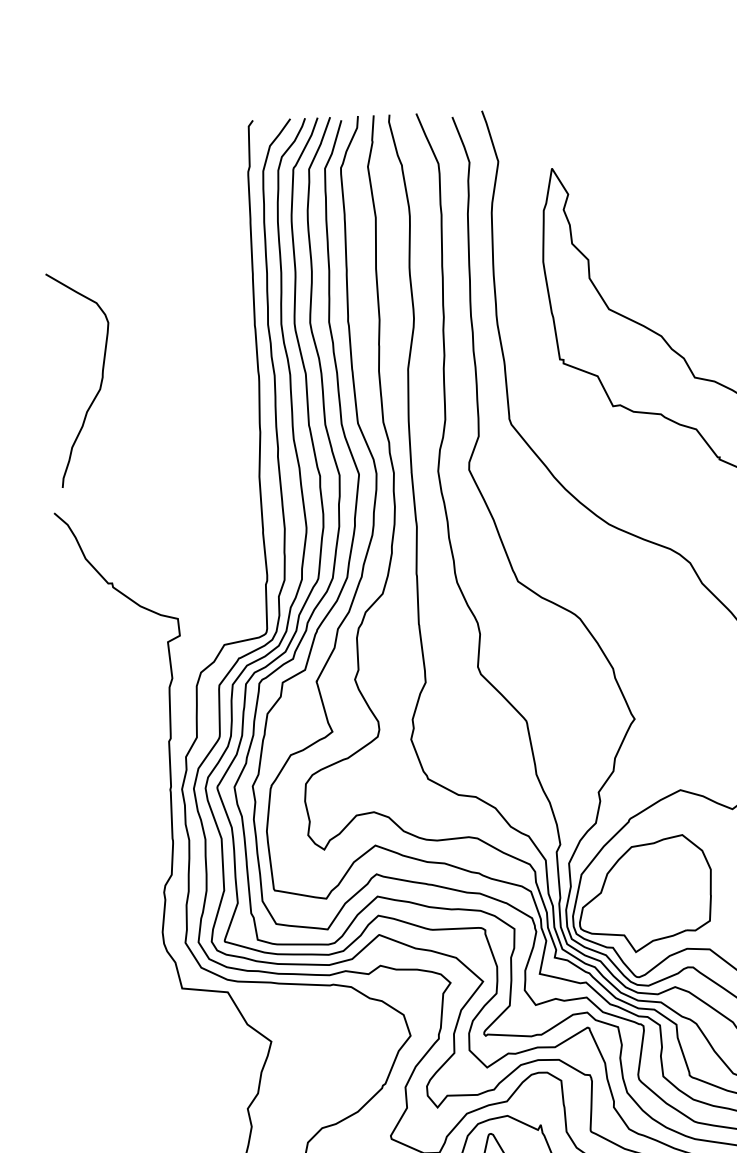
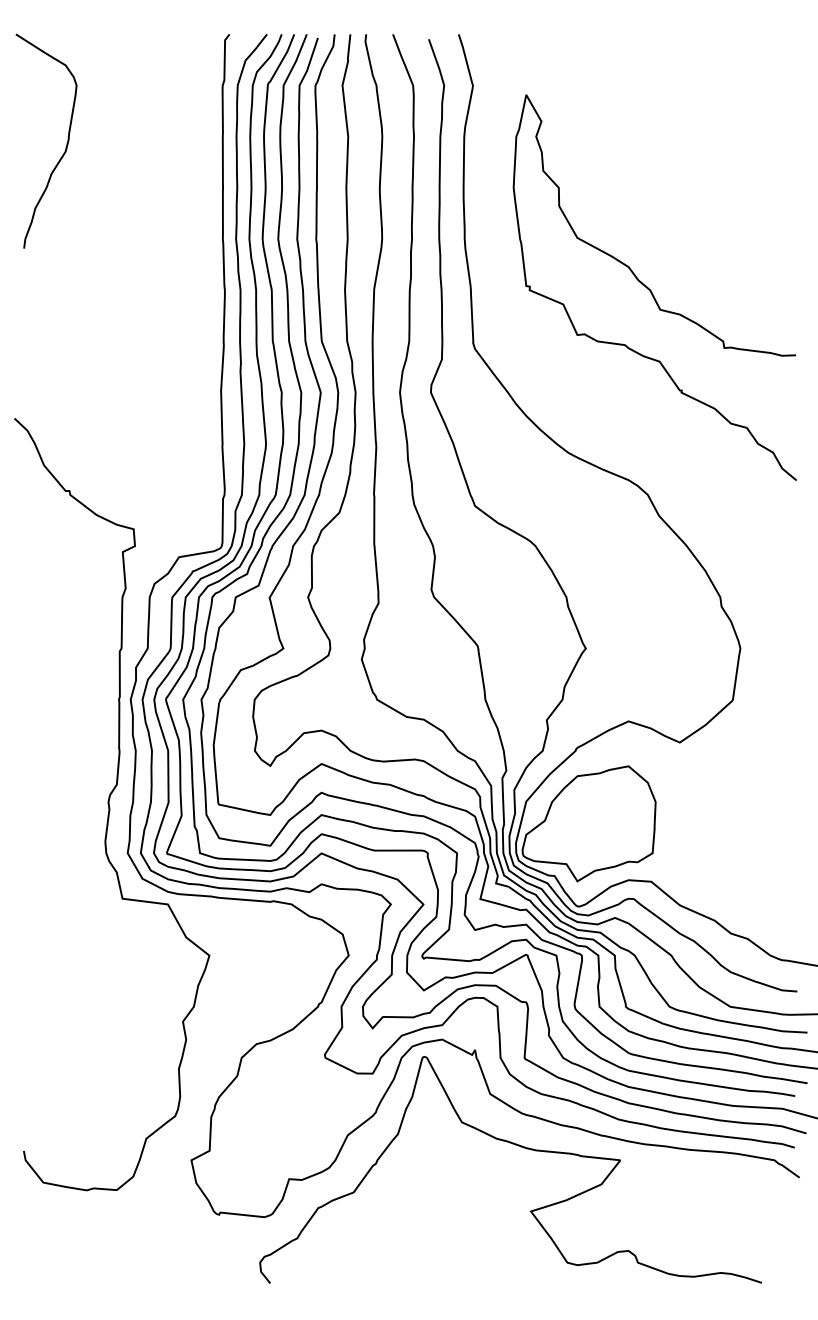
curve: (100, 381) -> (66, 143), moved

